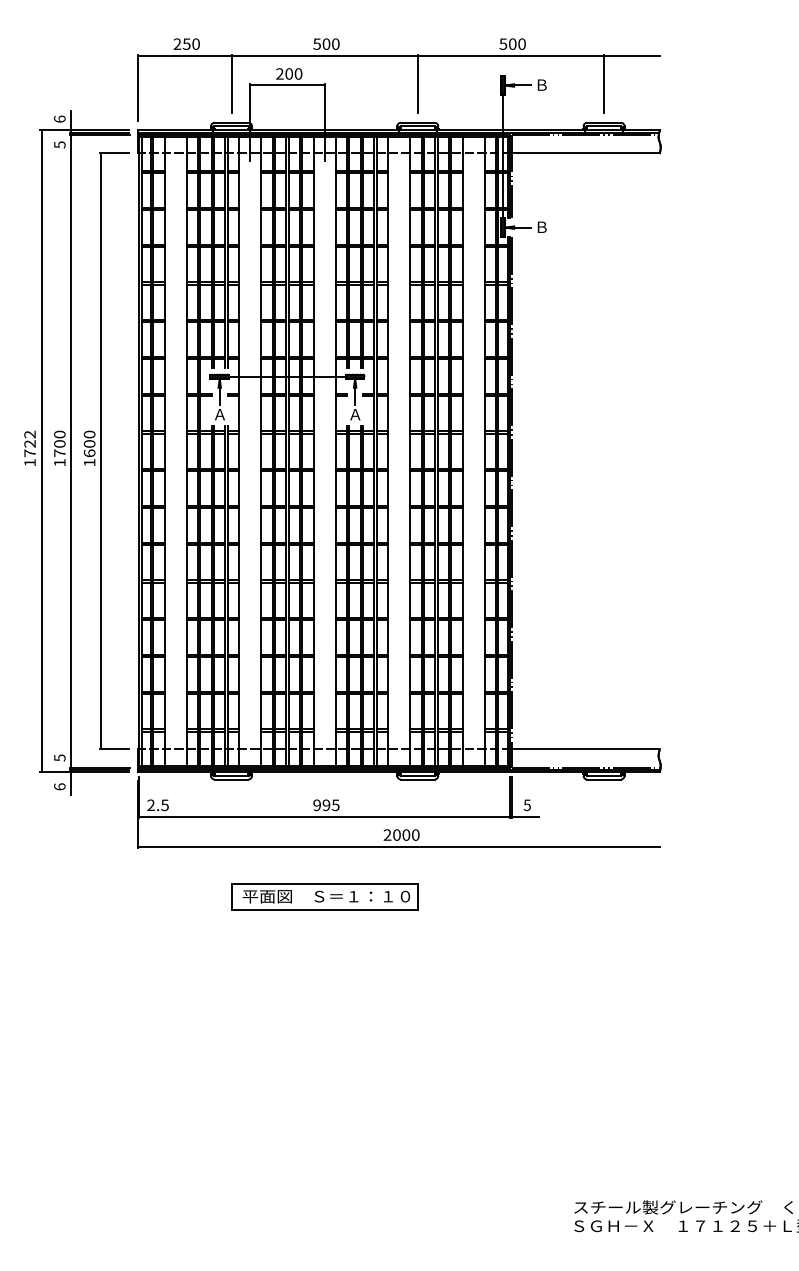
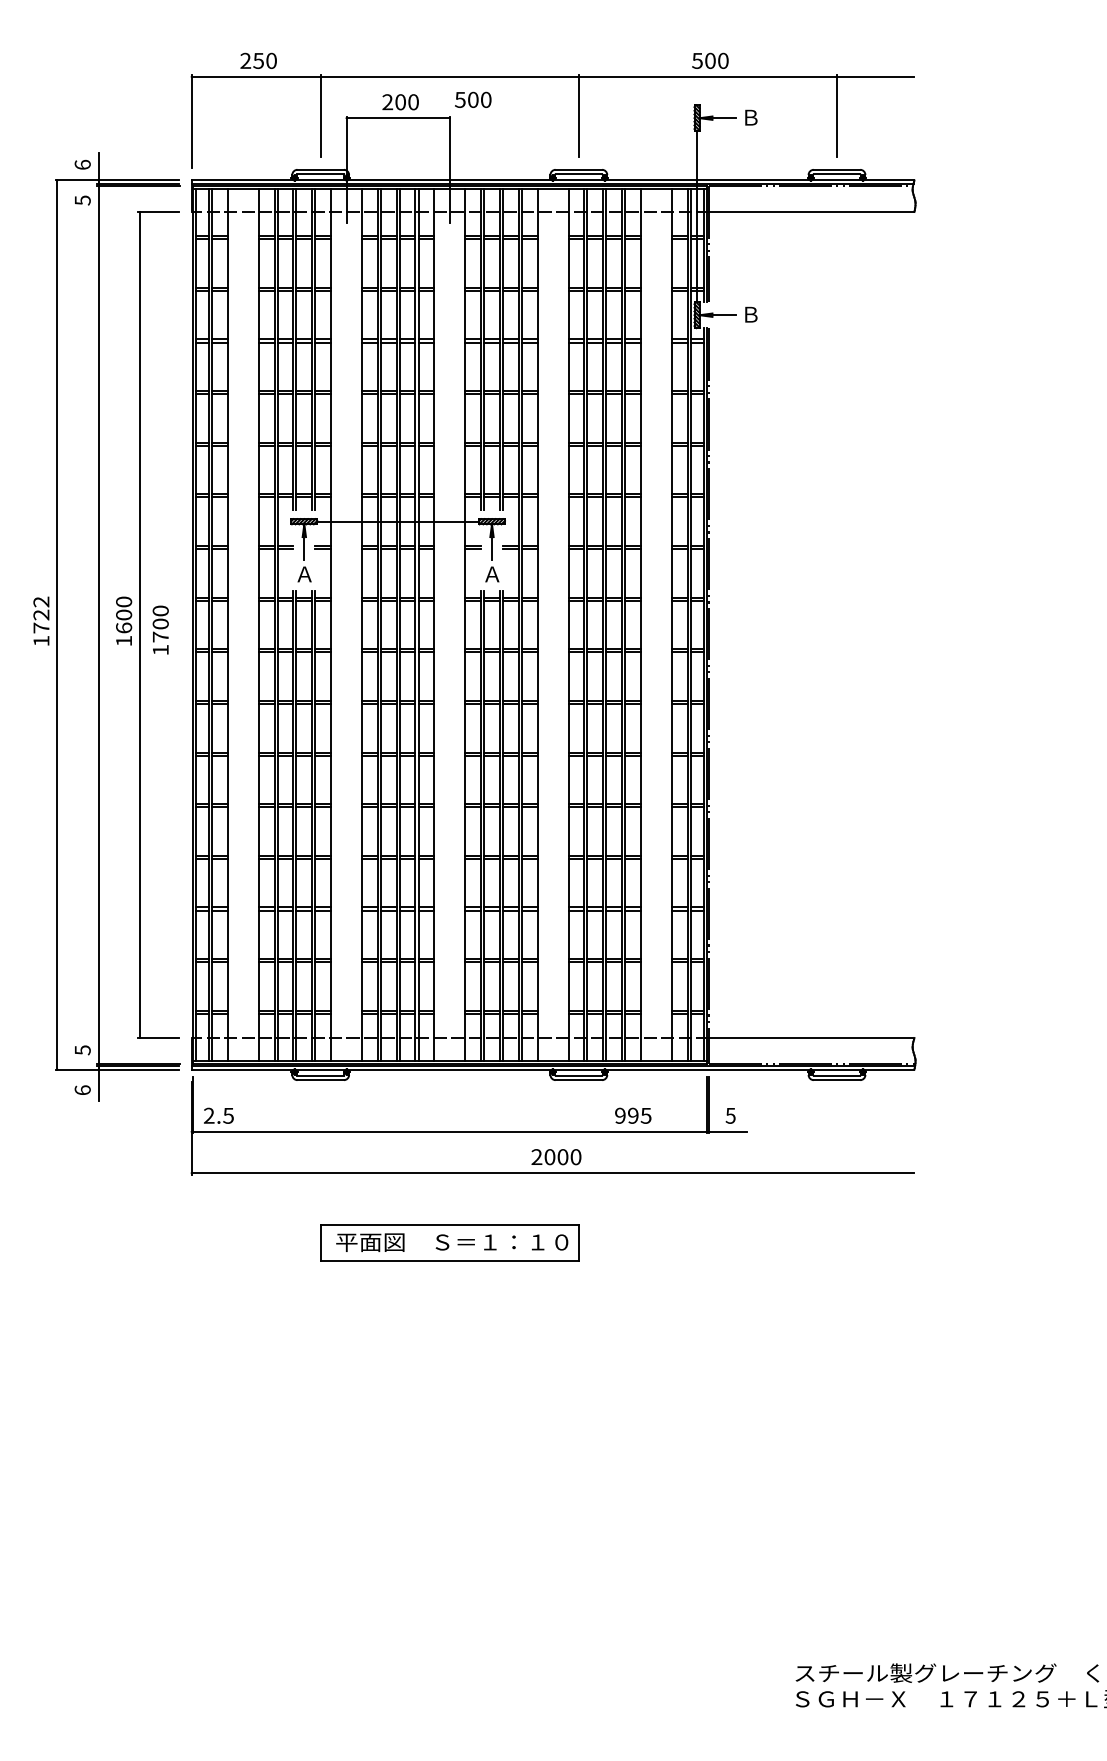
text: (326, 43) -> (473, 99), moved
text: (59, 447) -> (160, 629), moved
text: (326, 805) -> (633, 1115), moved

